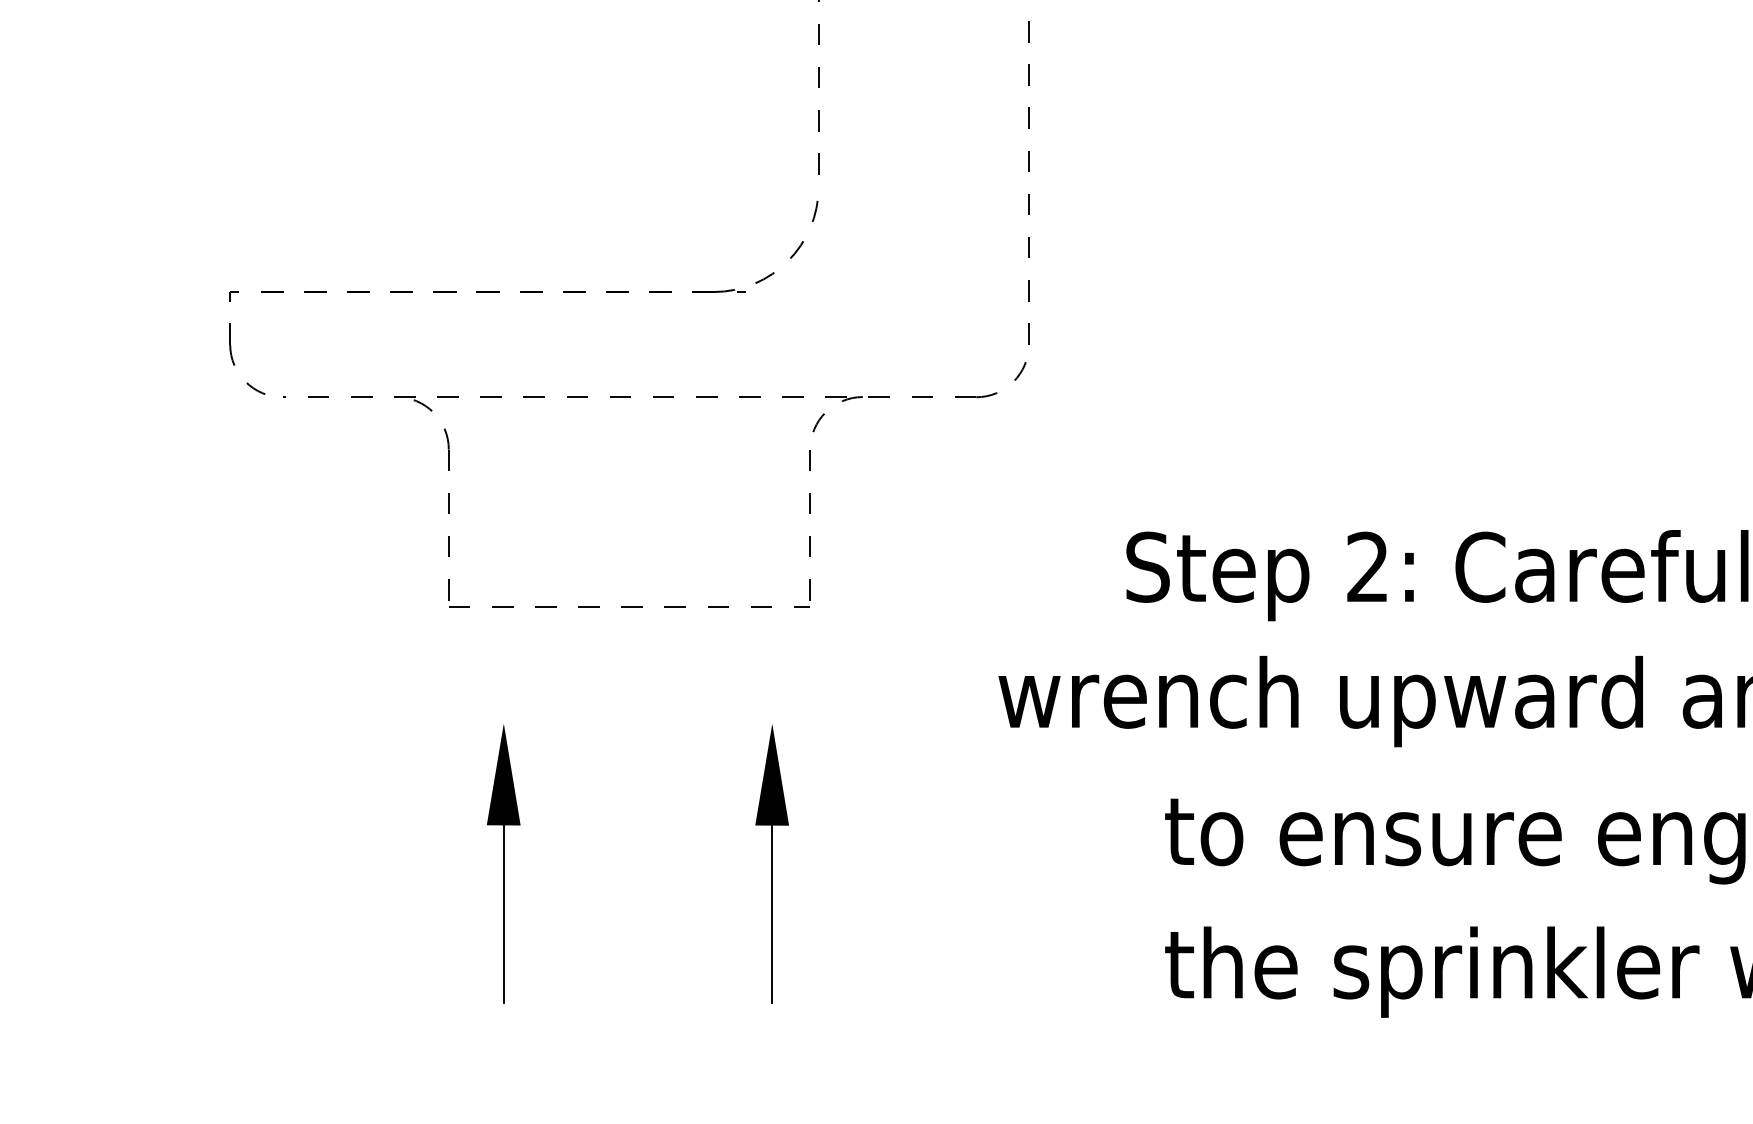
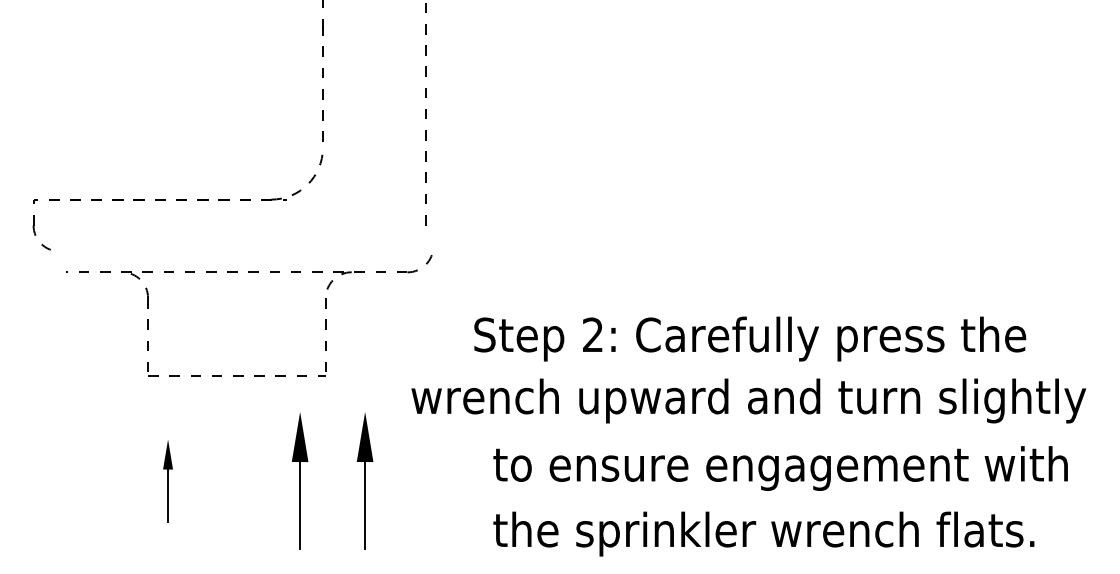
part: (655, 397) -> (249, 272), moved
part: (502, 863) -> (167, 480), size x0.6
part: (903, 863) -> (364, 480), added

